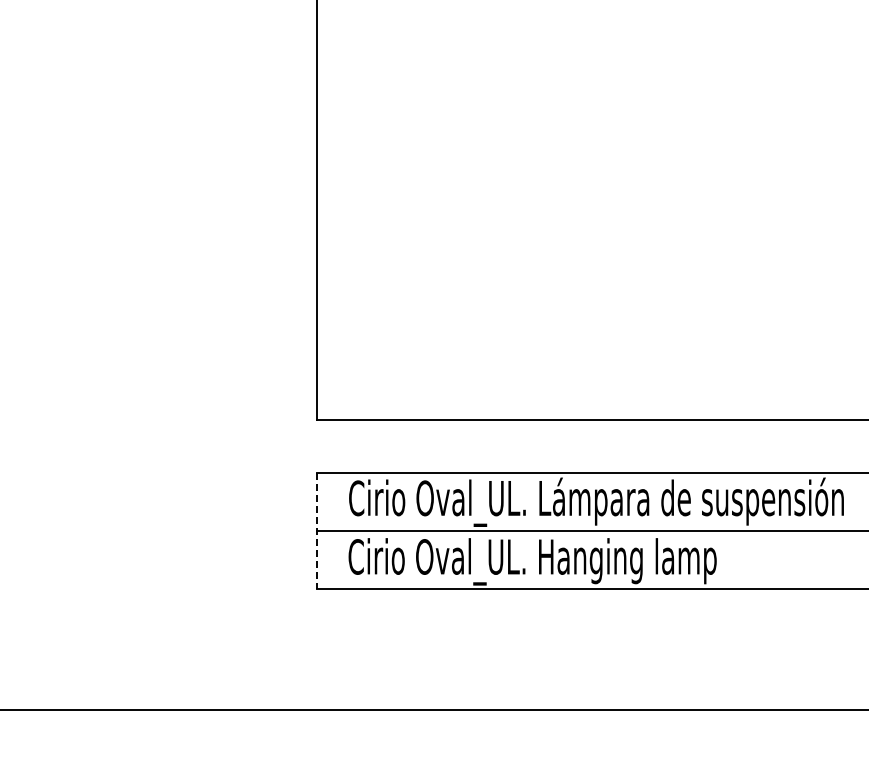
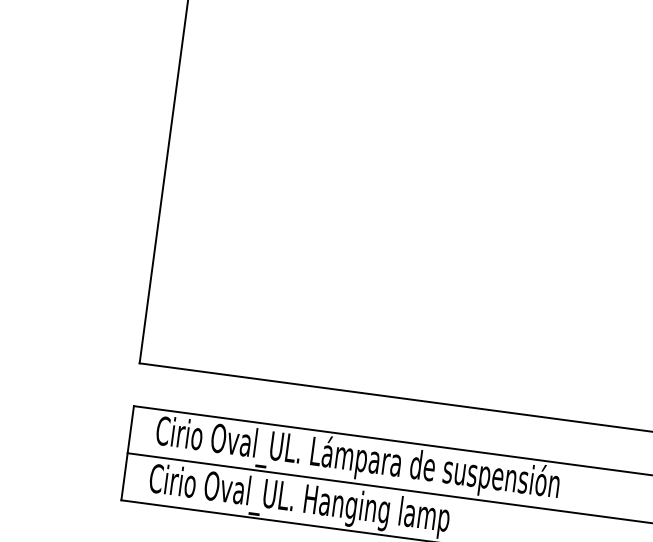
line: (317, 530) -> (127, 452), dashed -> solid

